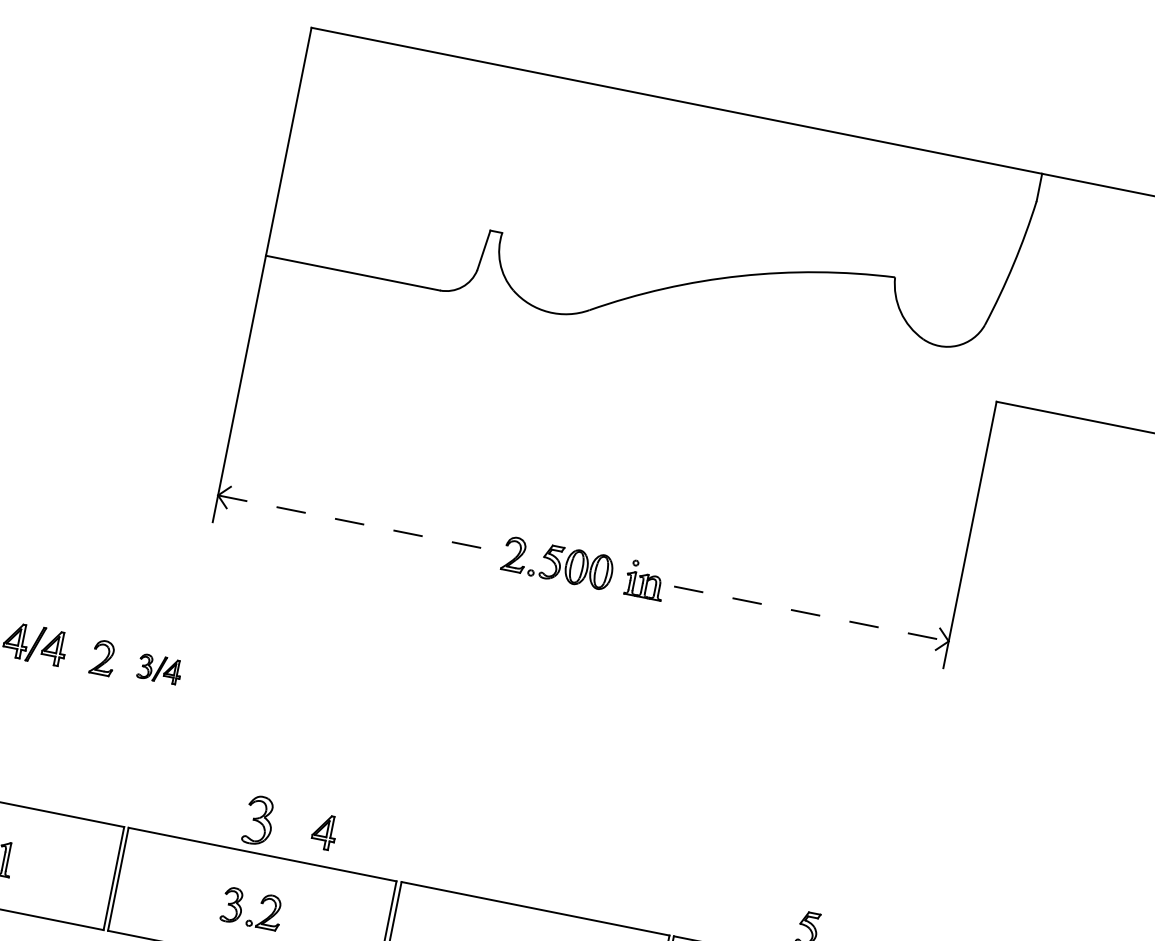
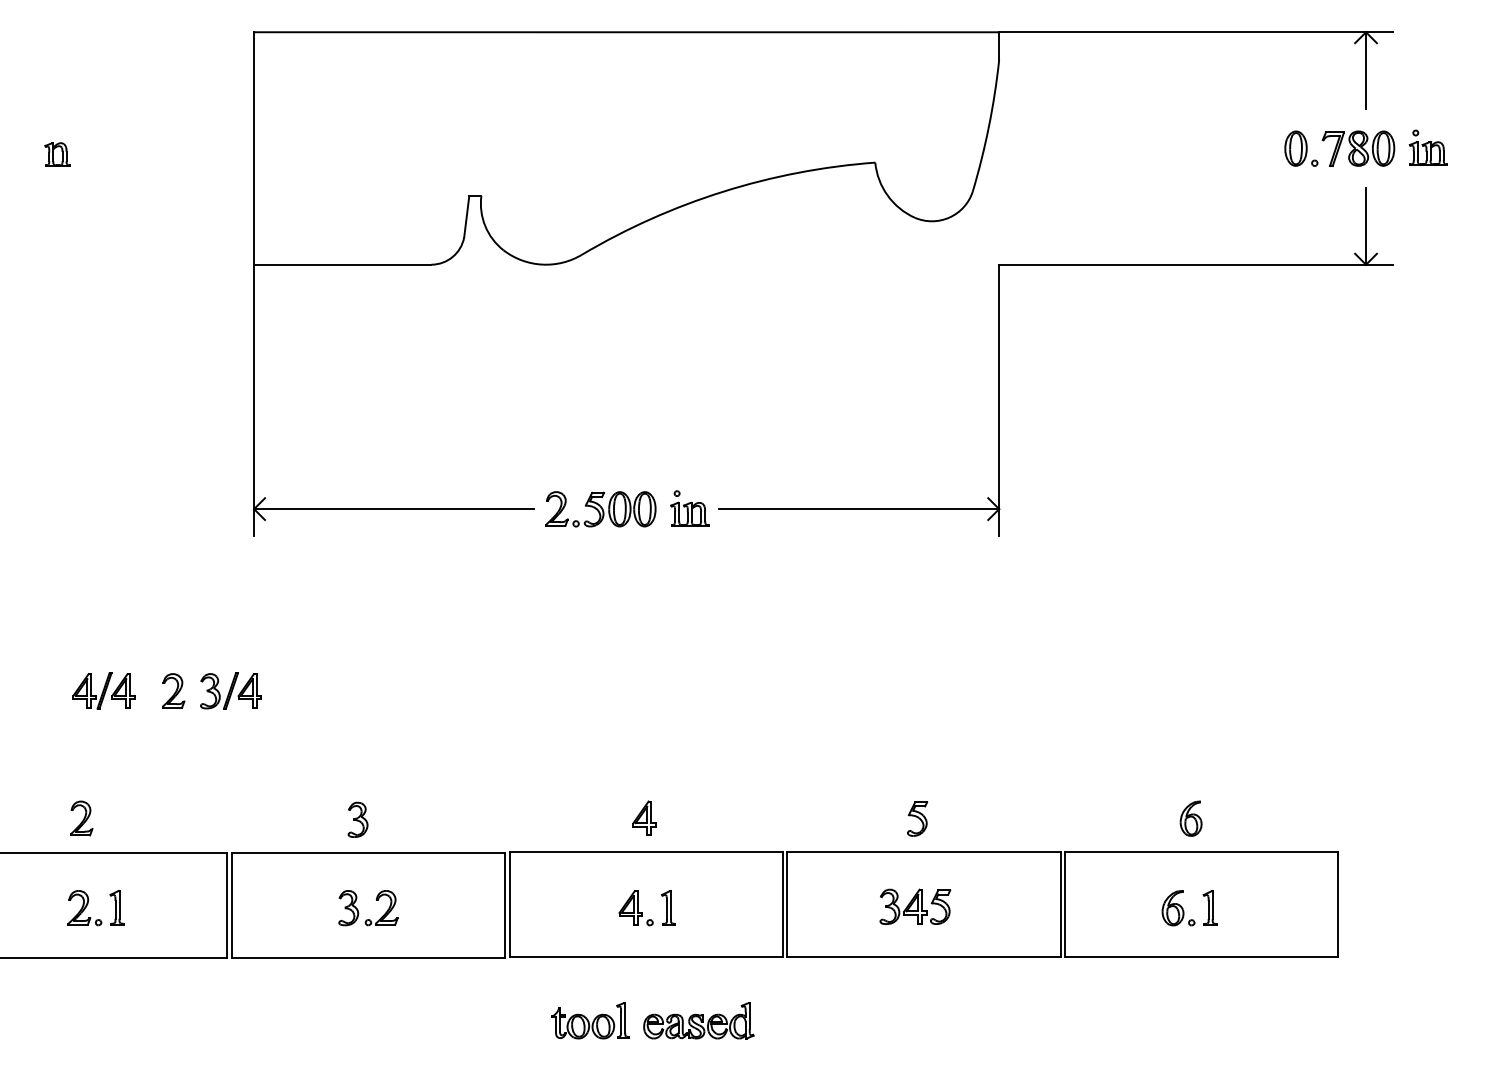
part: (94, 109) -> (57, 154), added
line: (355, 523) -> (394, 509), dashed -> solid
line: (811, 614) -> (859, 509), dashed -> solid
part: (159, 668) -> (230, 690), size x1.43
part: (258, 820) -> (357, 819), size x0.71
part: (324, 831) -> (644, 817), moved

